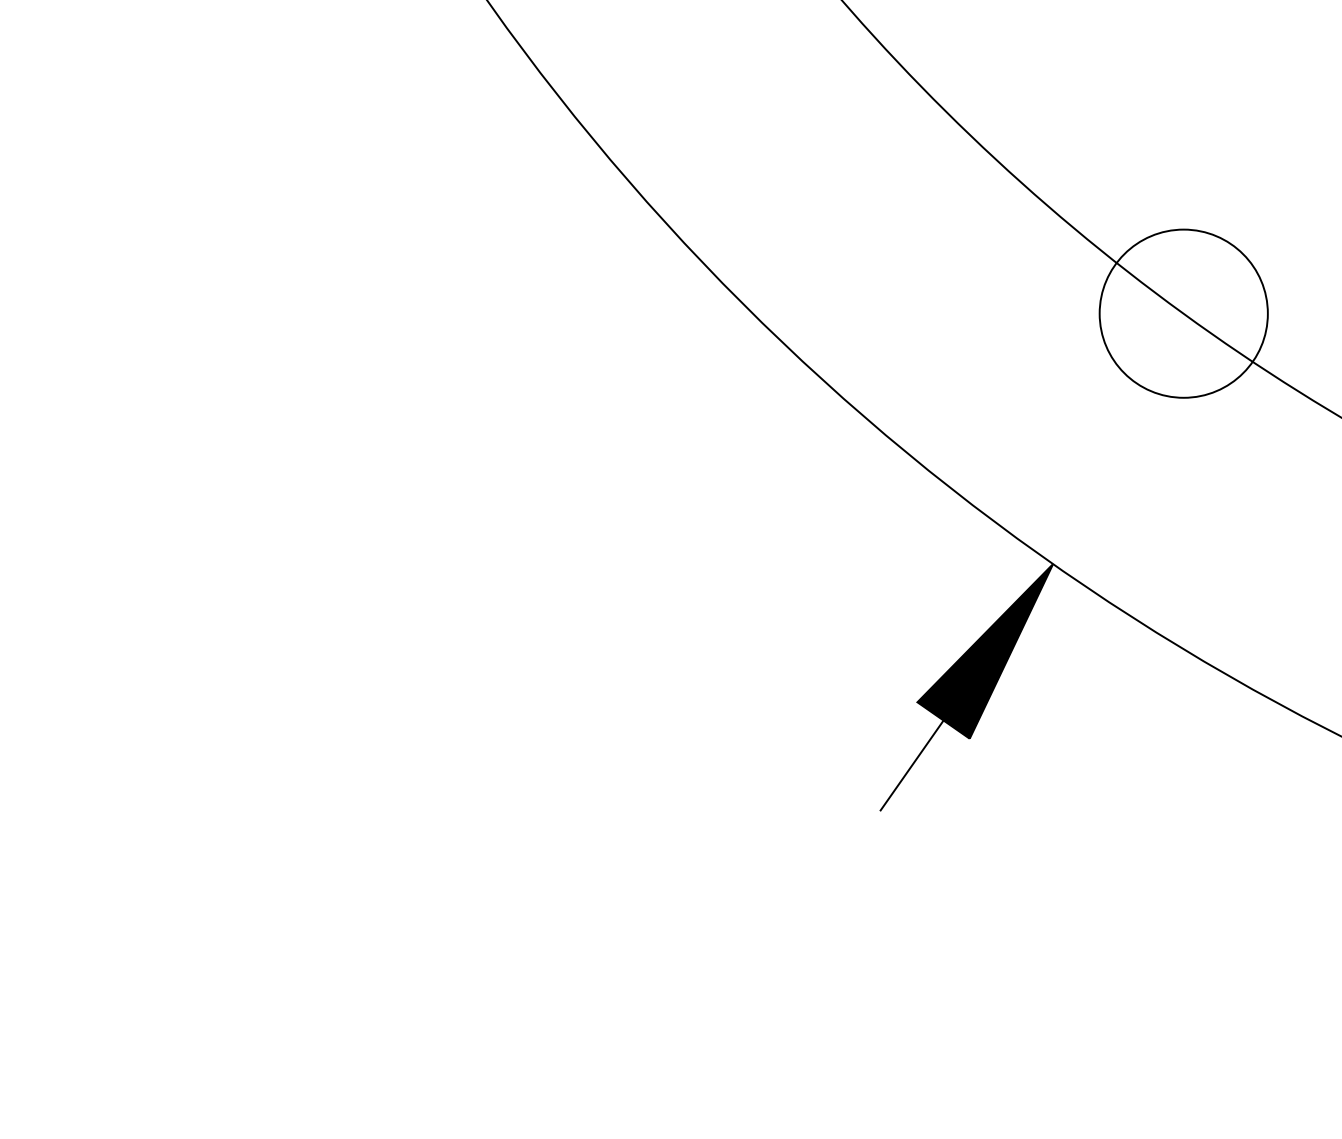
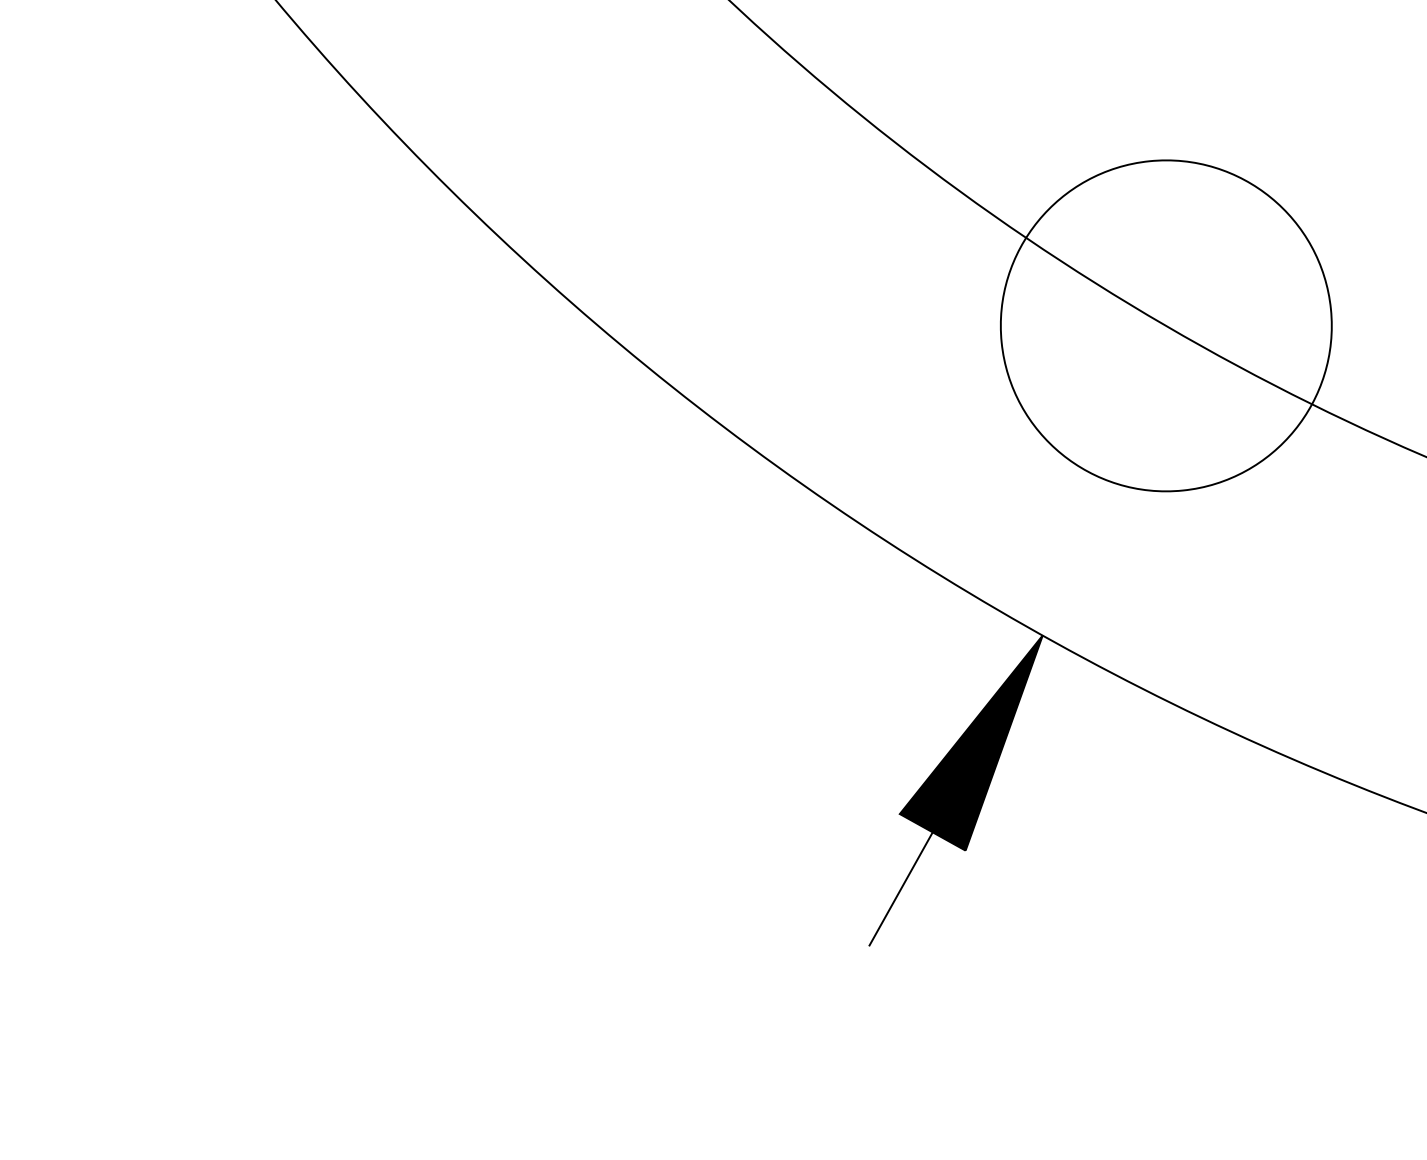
circle: (1183, 313) -> (1165, 325), size x1.67

